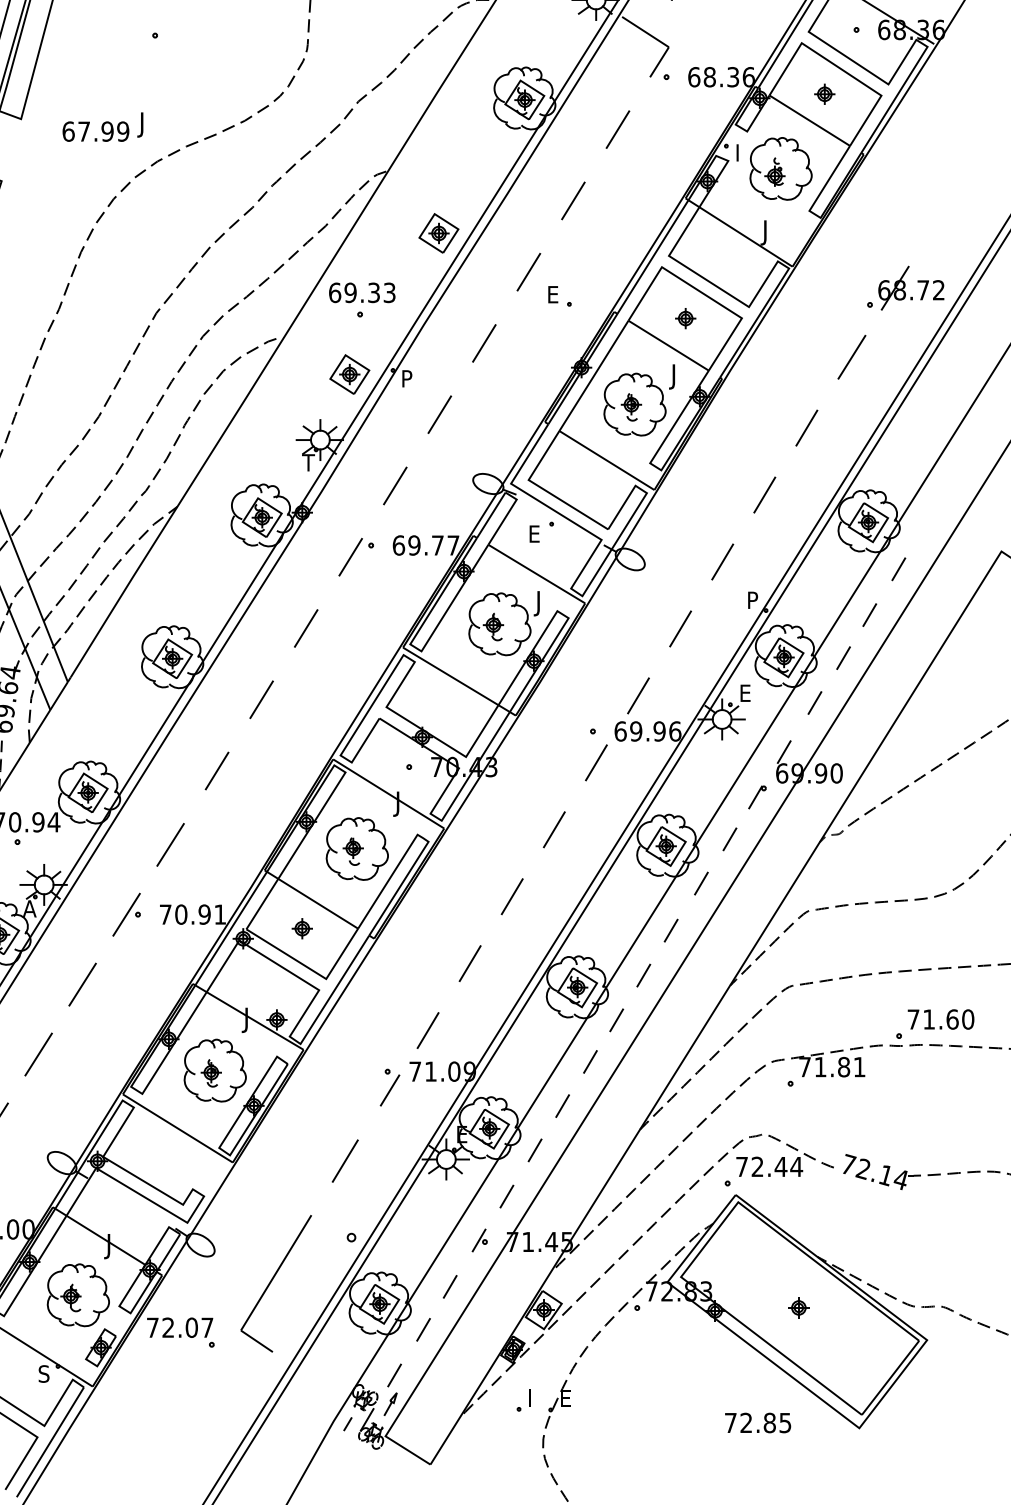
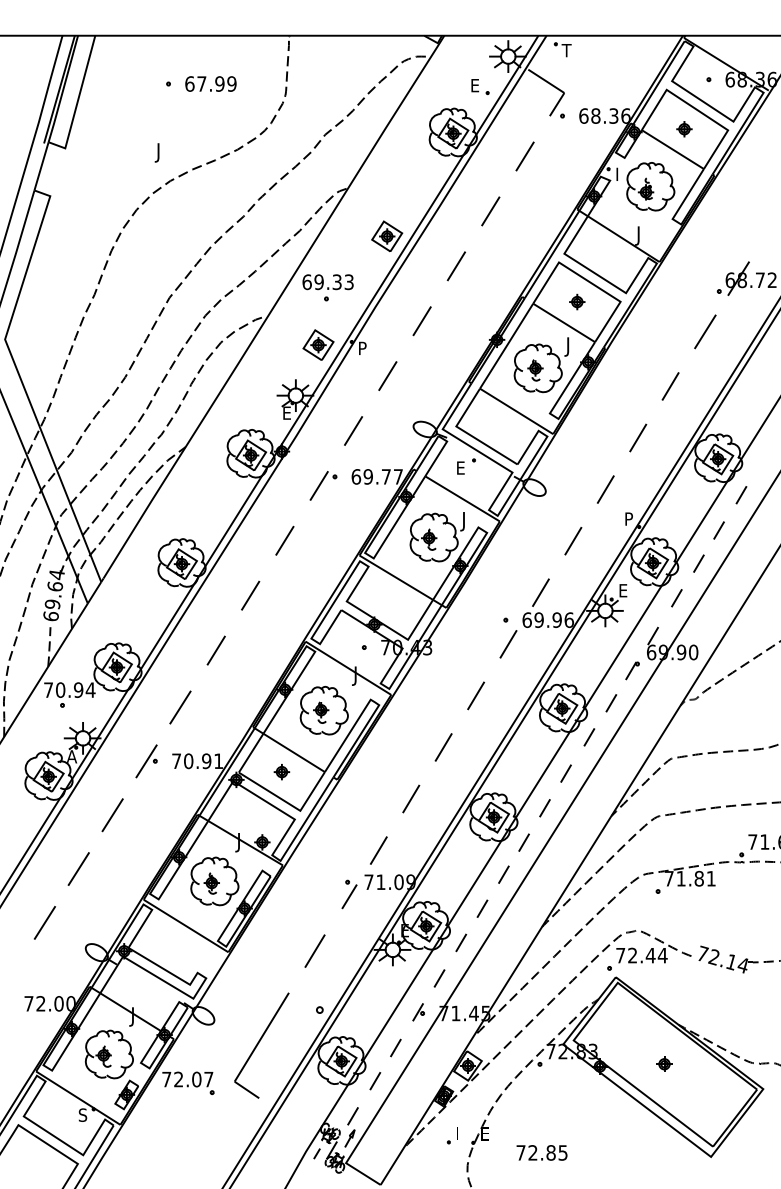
text: (95, 130) -> (210, 83), moved
part: (560, 297) -> (480, 87), moved
text: (308, 461) -> (286, 412), T -> E
text: (757, 1422) -> (541, 1152), moved

